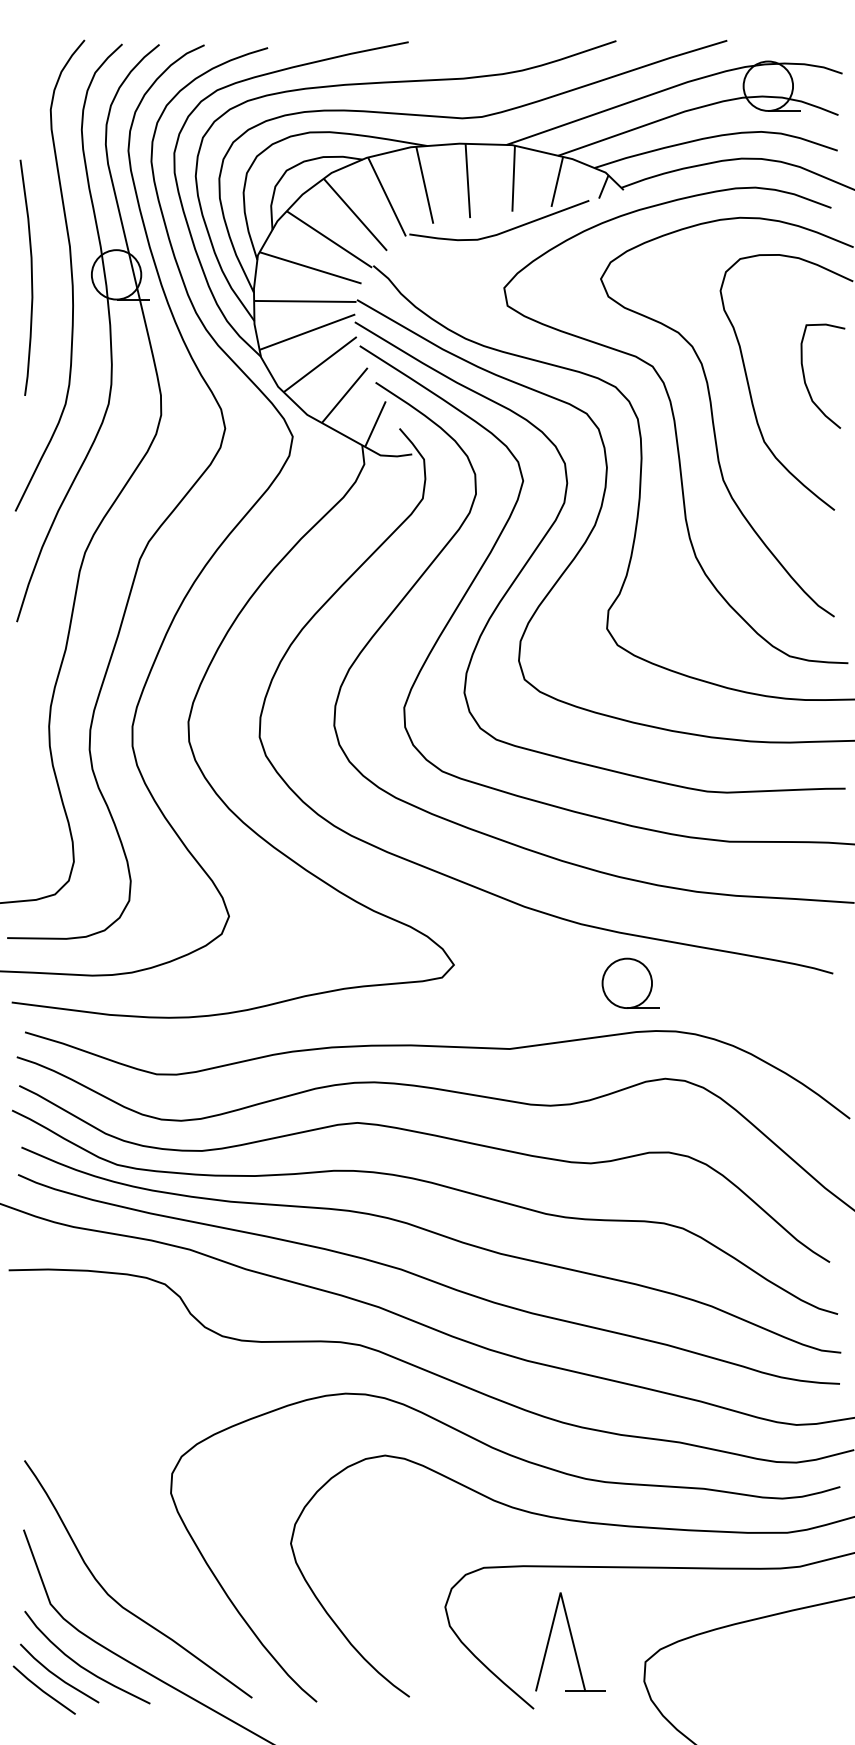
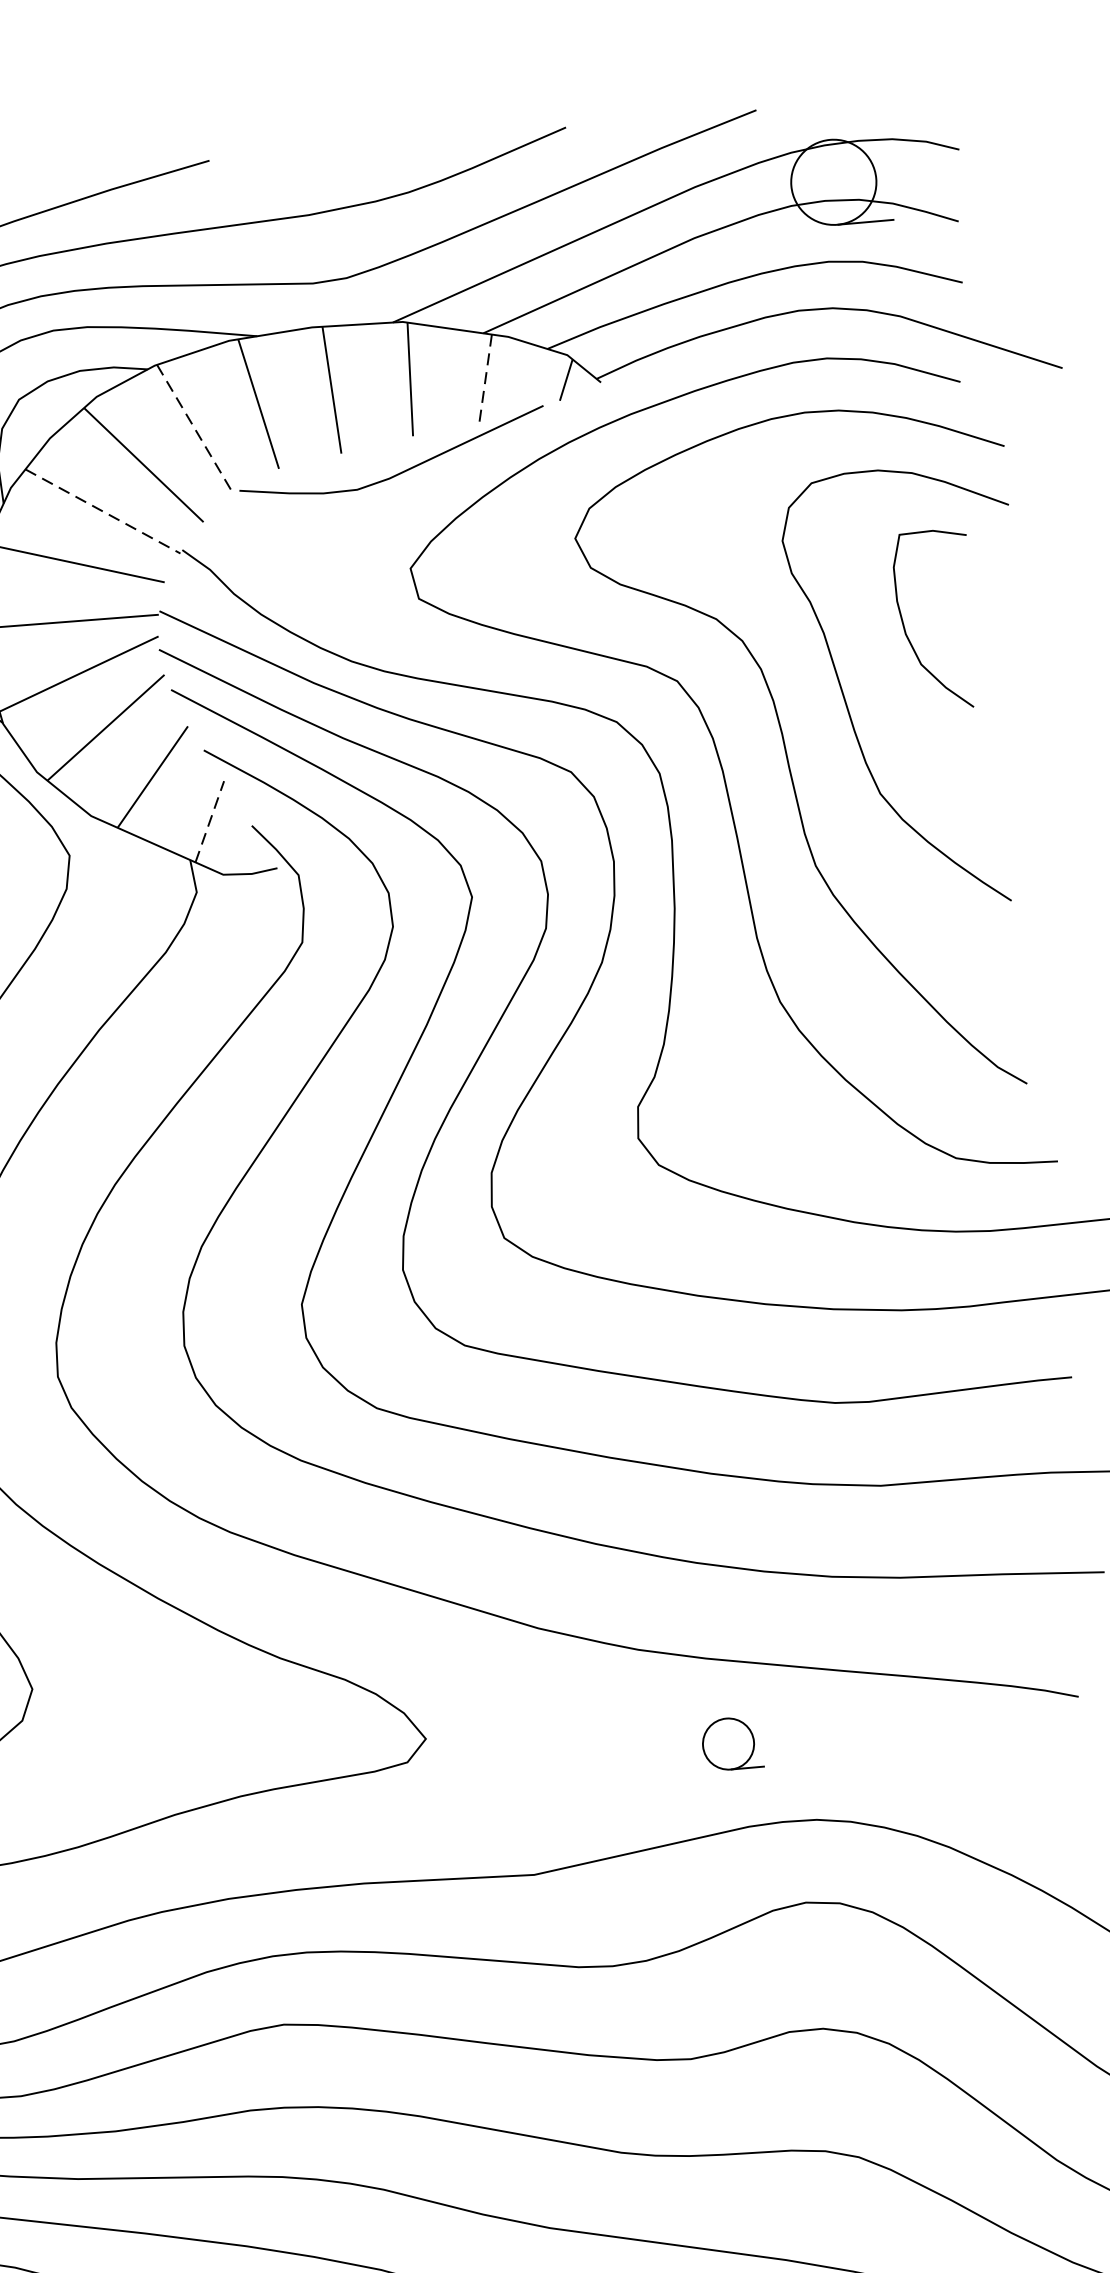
line: (557, 181) -> (485, 377), solid -> dashed
line: (387, 196) -> (196, 428), solid -> dashed
line: (329, 239) -> (103, 511), solid -> dashed
curve: (805, 377) -> (905, 624), moved
line: (375, 424) -> (209, 822), solid -> dashed
part: (630, 982) -> (731, 1742), size x0.6

